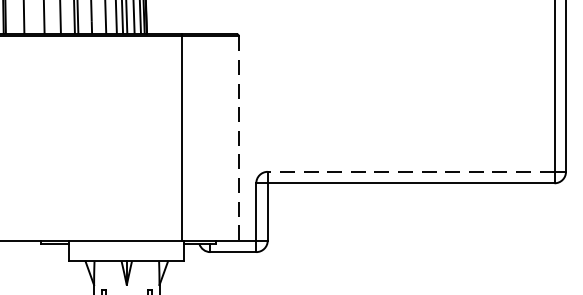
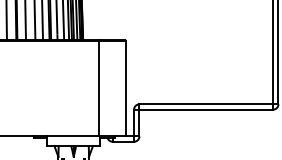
line: (240, 137) -> (126, 88), dashed -> solid
line: (411, 172) -> (206, 104), dashed -> solid

